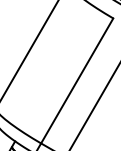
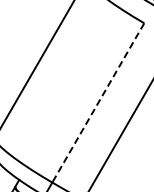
line: (77, 80) -> (98, 102), solid -> dashed

